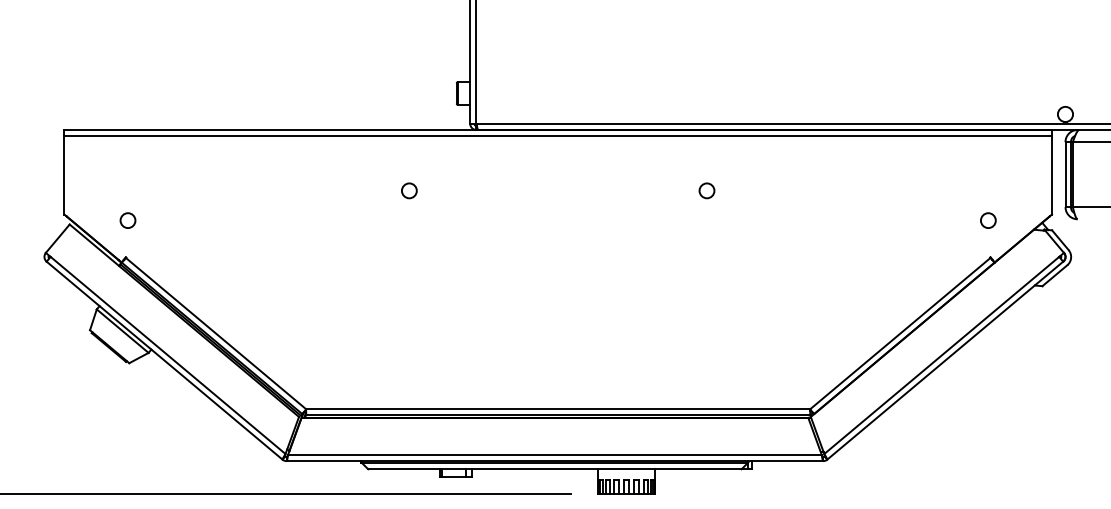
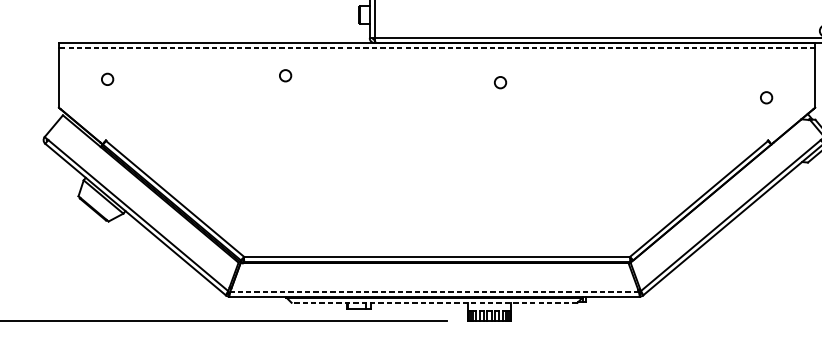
line: (558, 136) -> (437, 47), solid -> dashed
circle: (409, 190) -> (285, 75), moved
circle: (706, 190) -> (500, 82), moved
circle: (127, 220) -> (107, 79), moved
circle: (988, 220) -> (766, 97), moved
line: (554, 454) -> (434, 291), solid -> dashed
line: (554, 469) -> (434, 302), solid -> dashed

